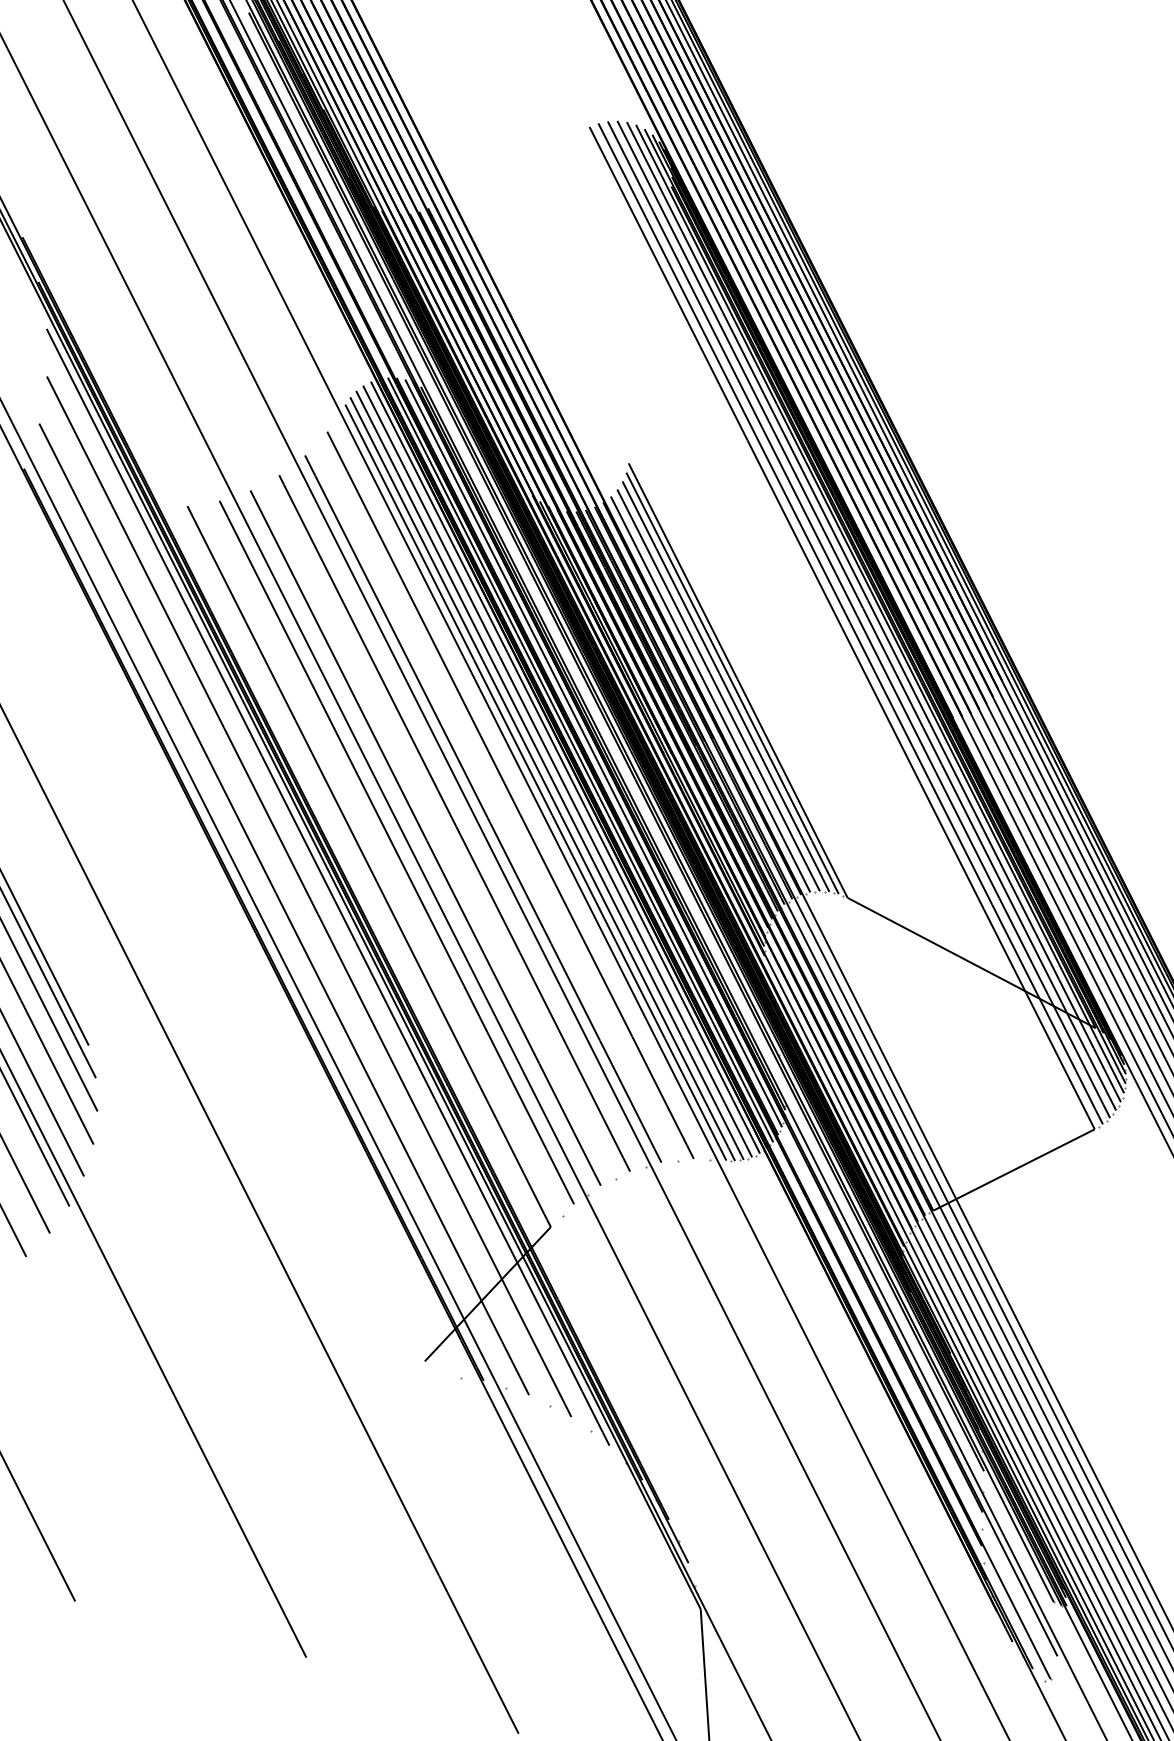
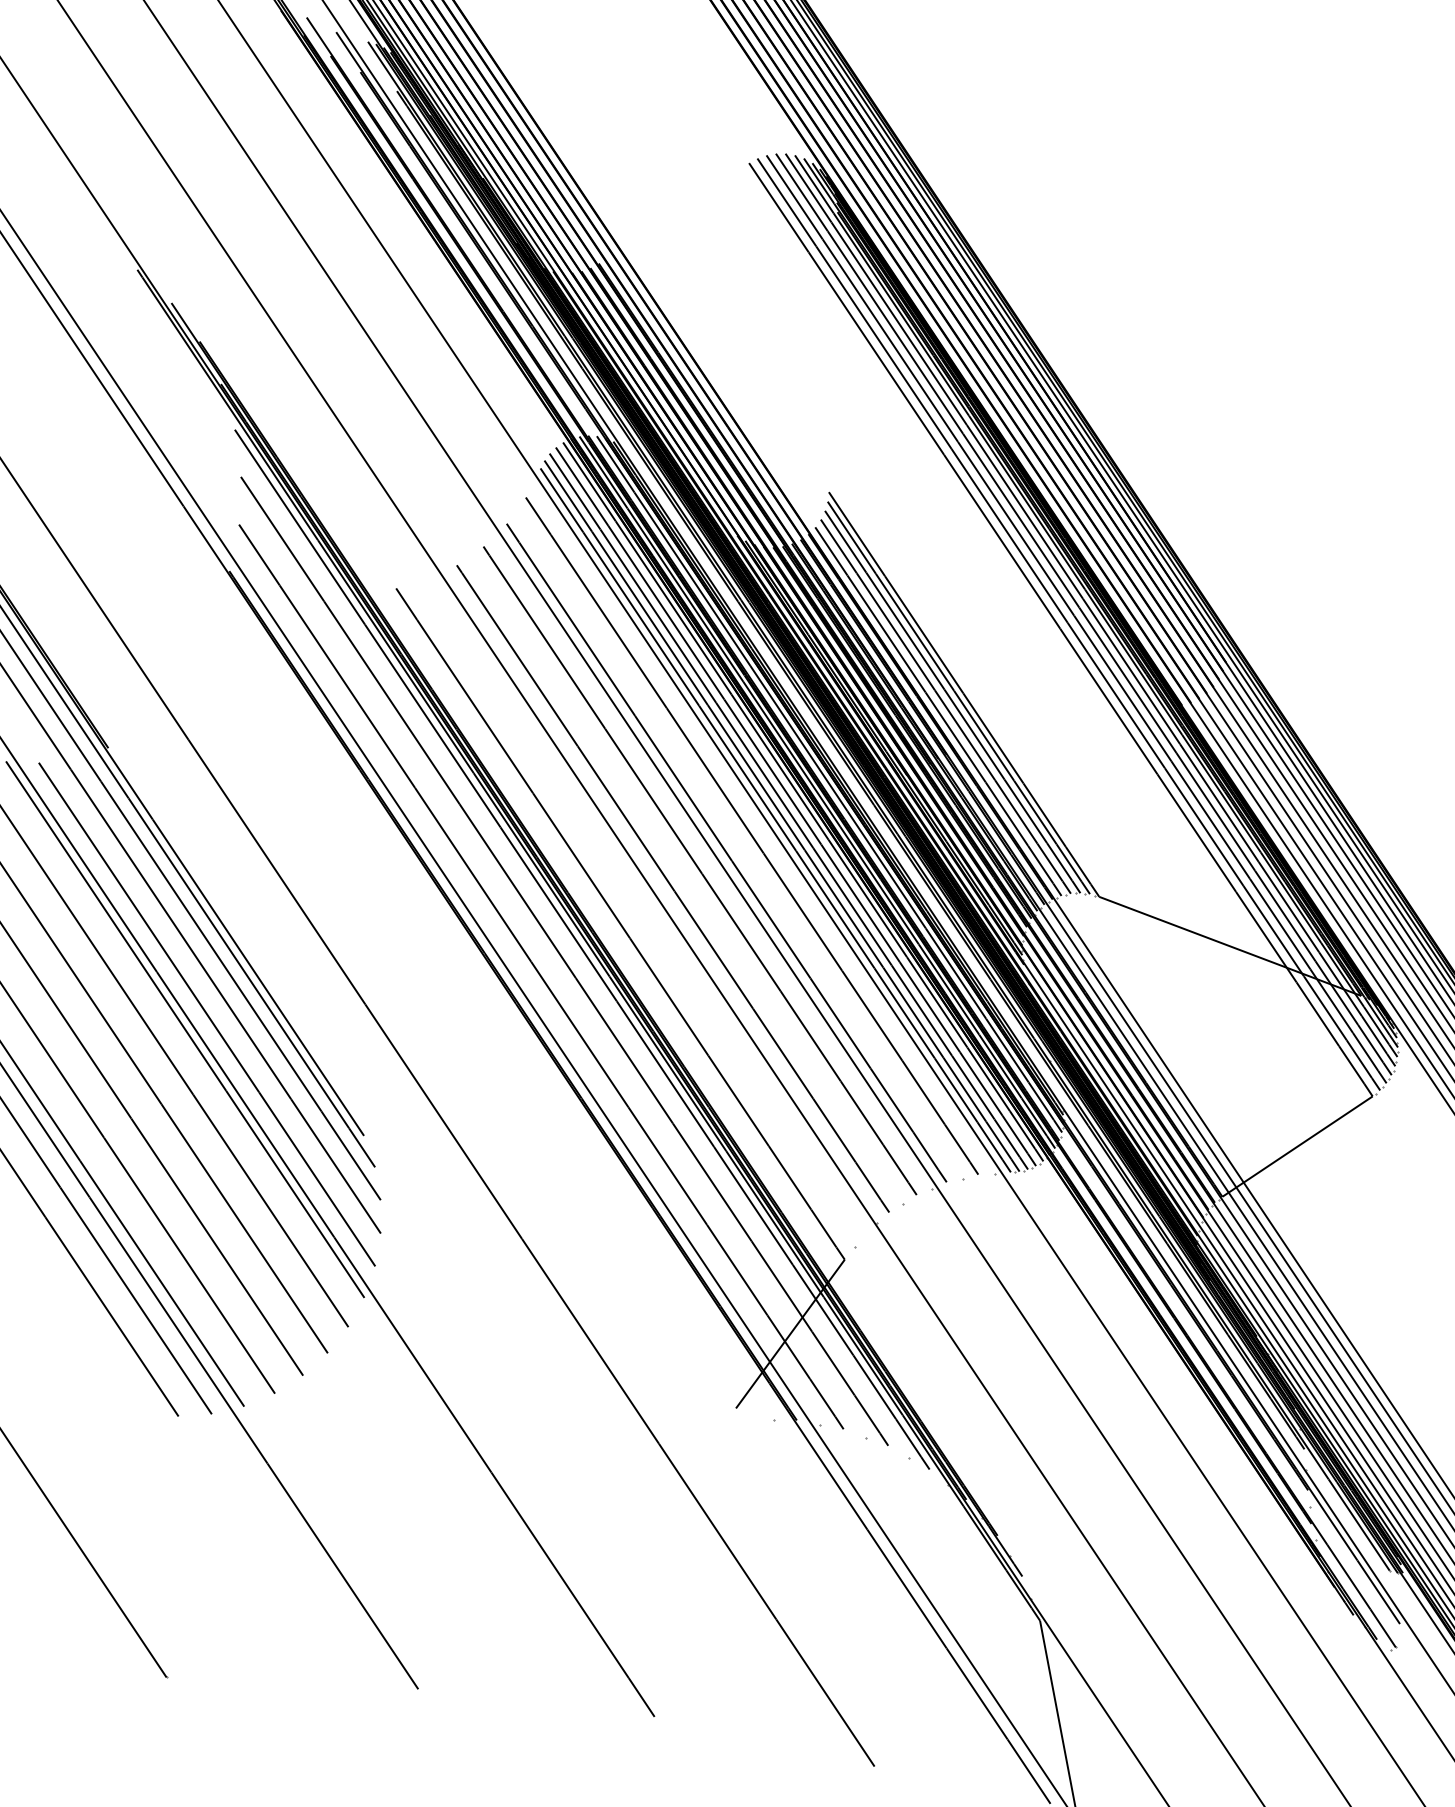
line: (397, 852) -> (646, 906), removed

